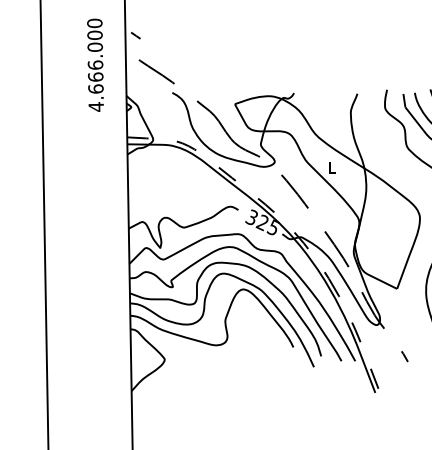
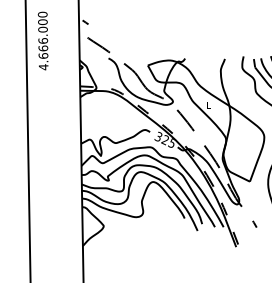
text: (94, 64) -> (42, 40), moved

